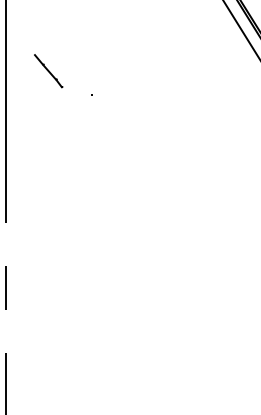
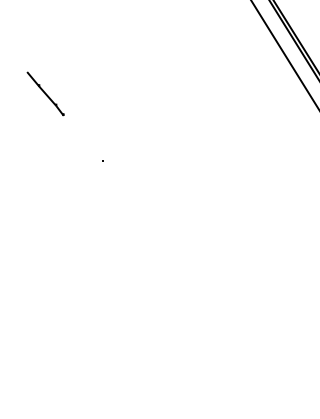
part: (48, 71) -> (45, 94), moved

